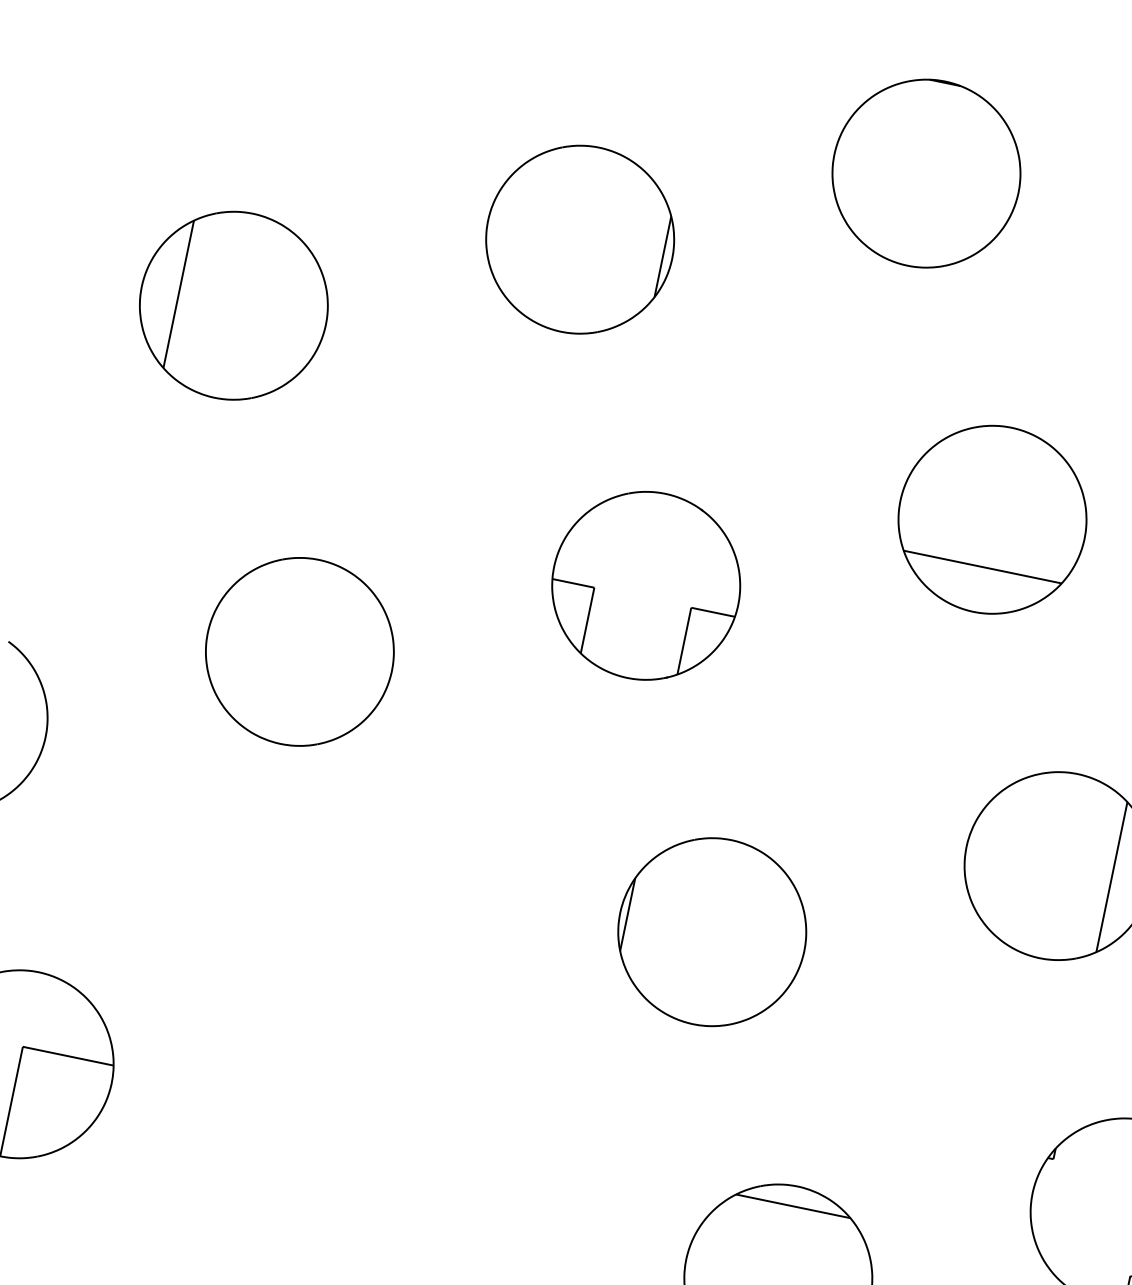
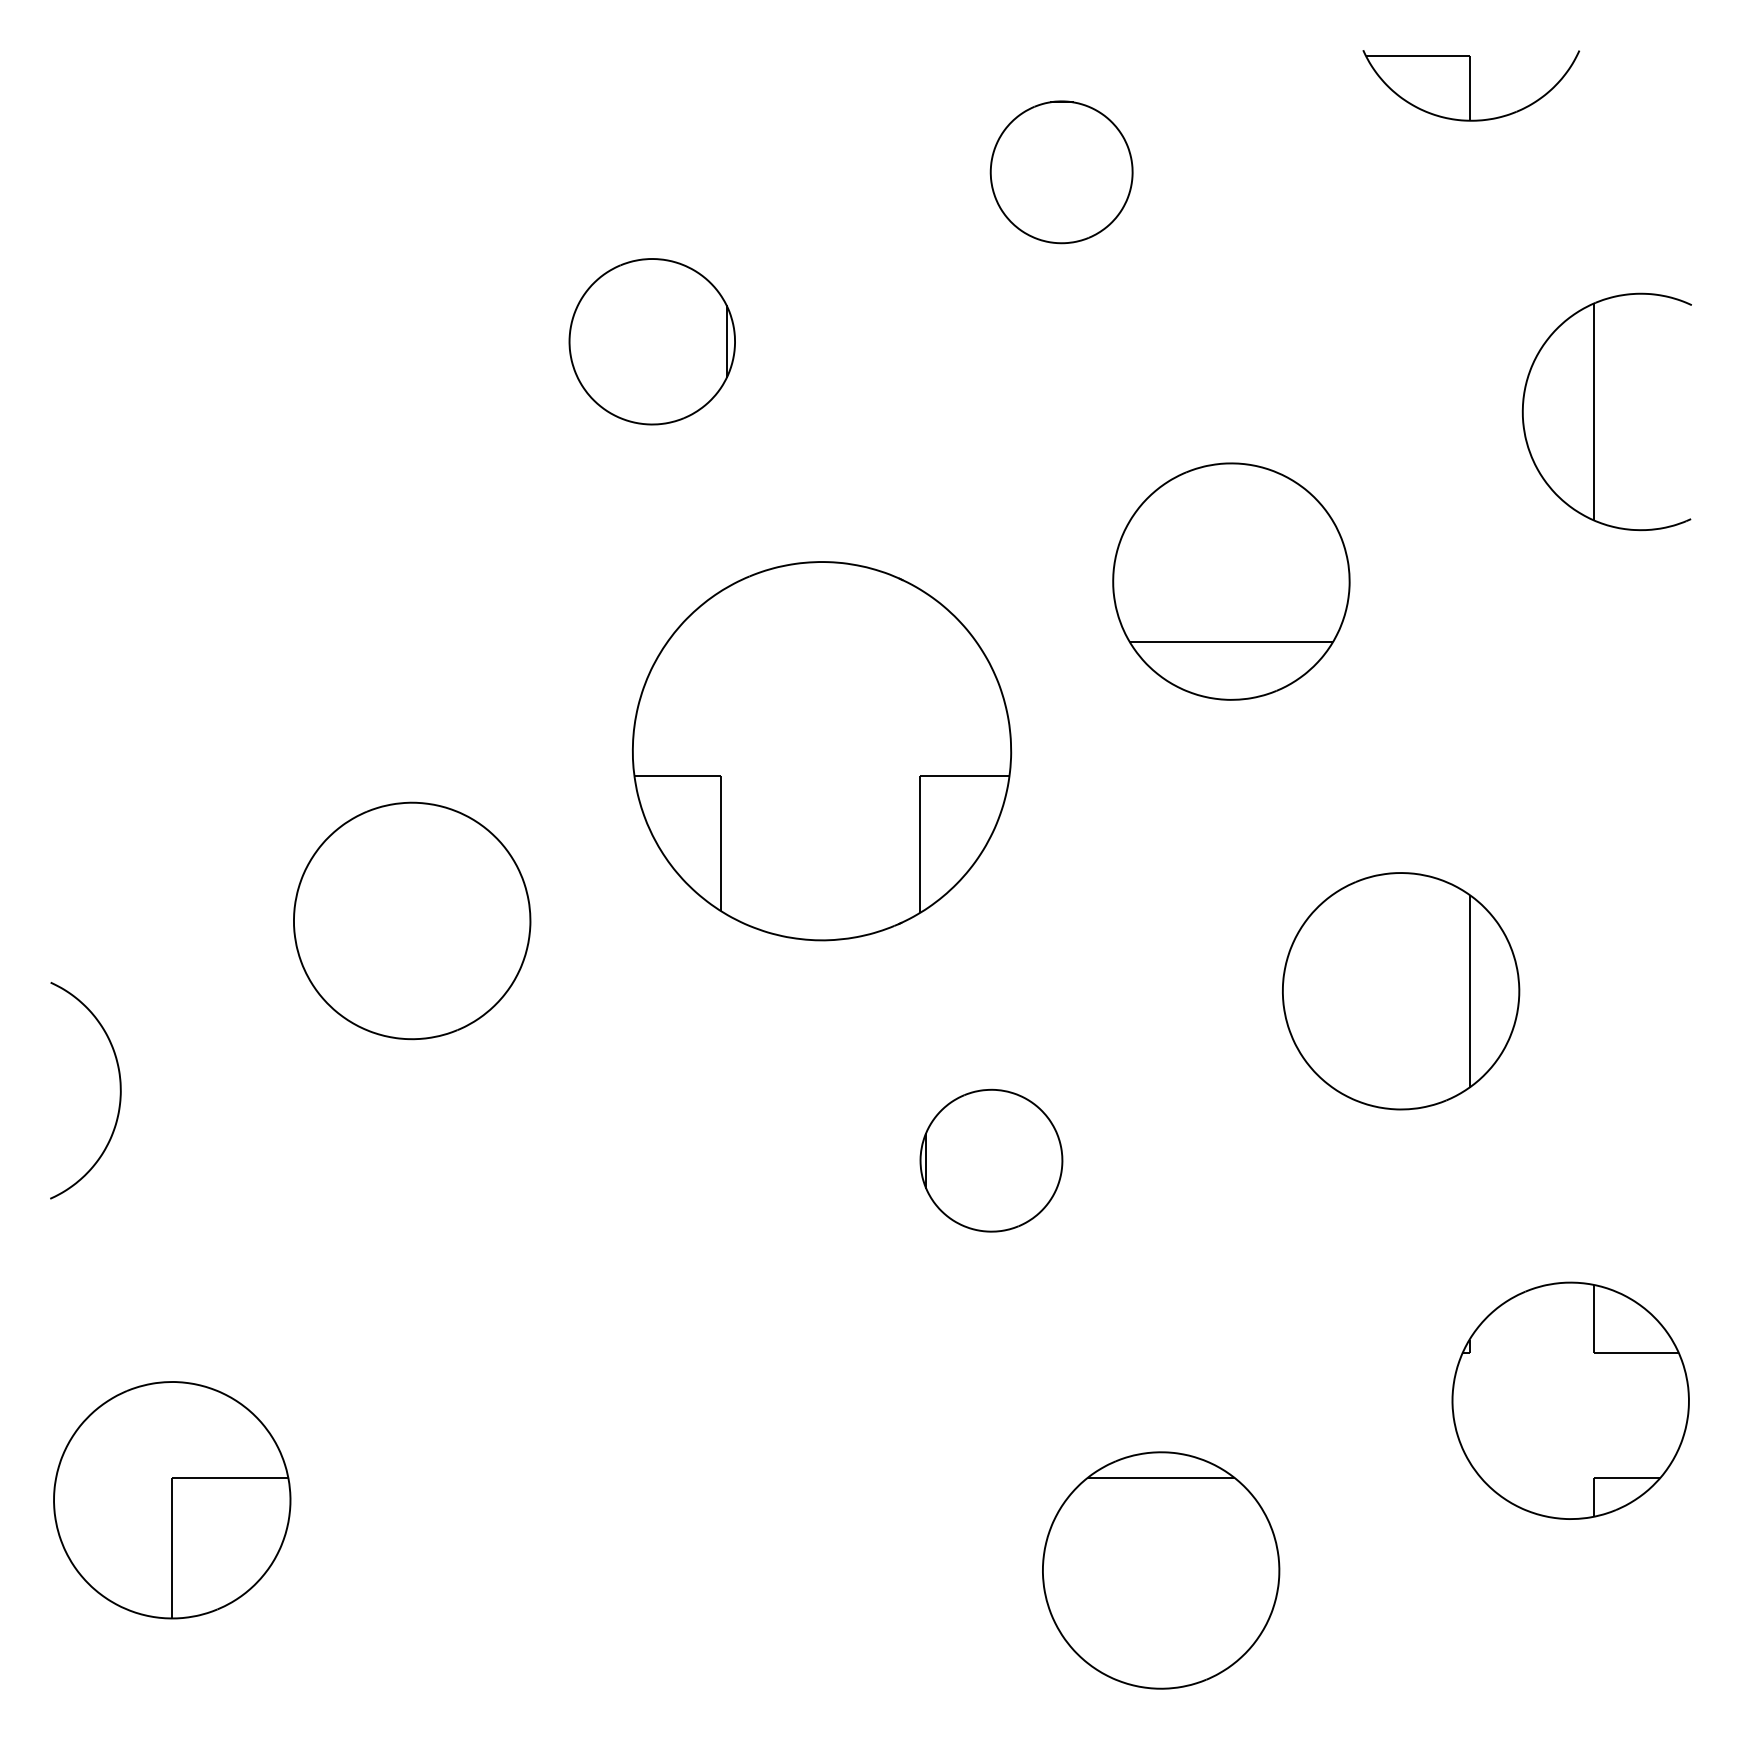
part: (926, 173) -> (1061, 172), size x0.6
part: (580, 239) -> (652, 341), size x0.7
part: (233, 305) -> (242, 511), removed
part: (645, 585) -> (821, 751), size x1.6
part: (712, 931) -> (991, 1160), size x0.6

